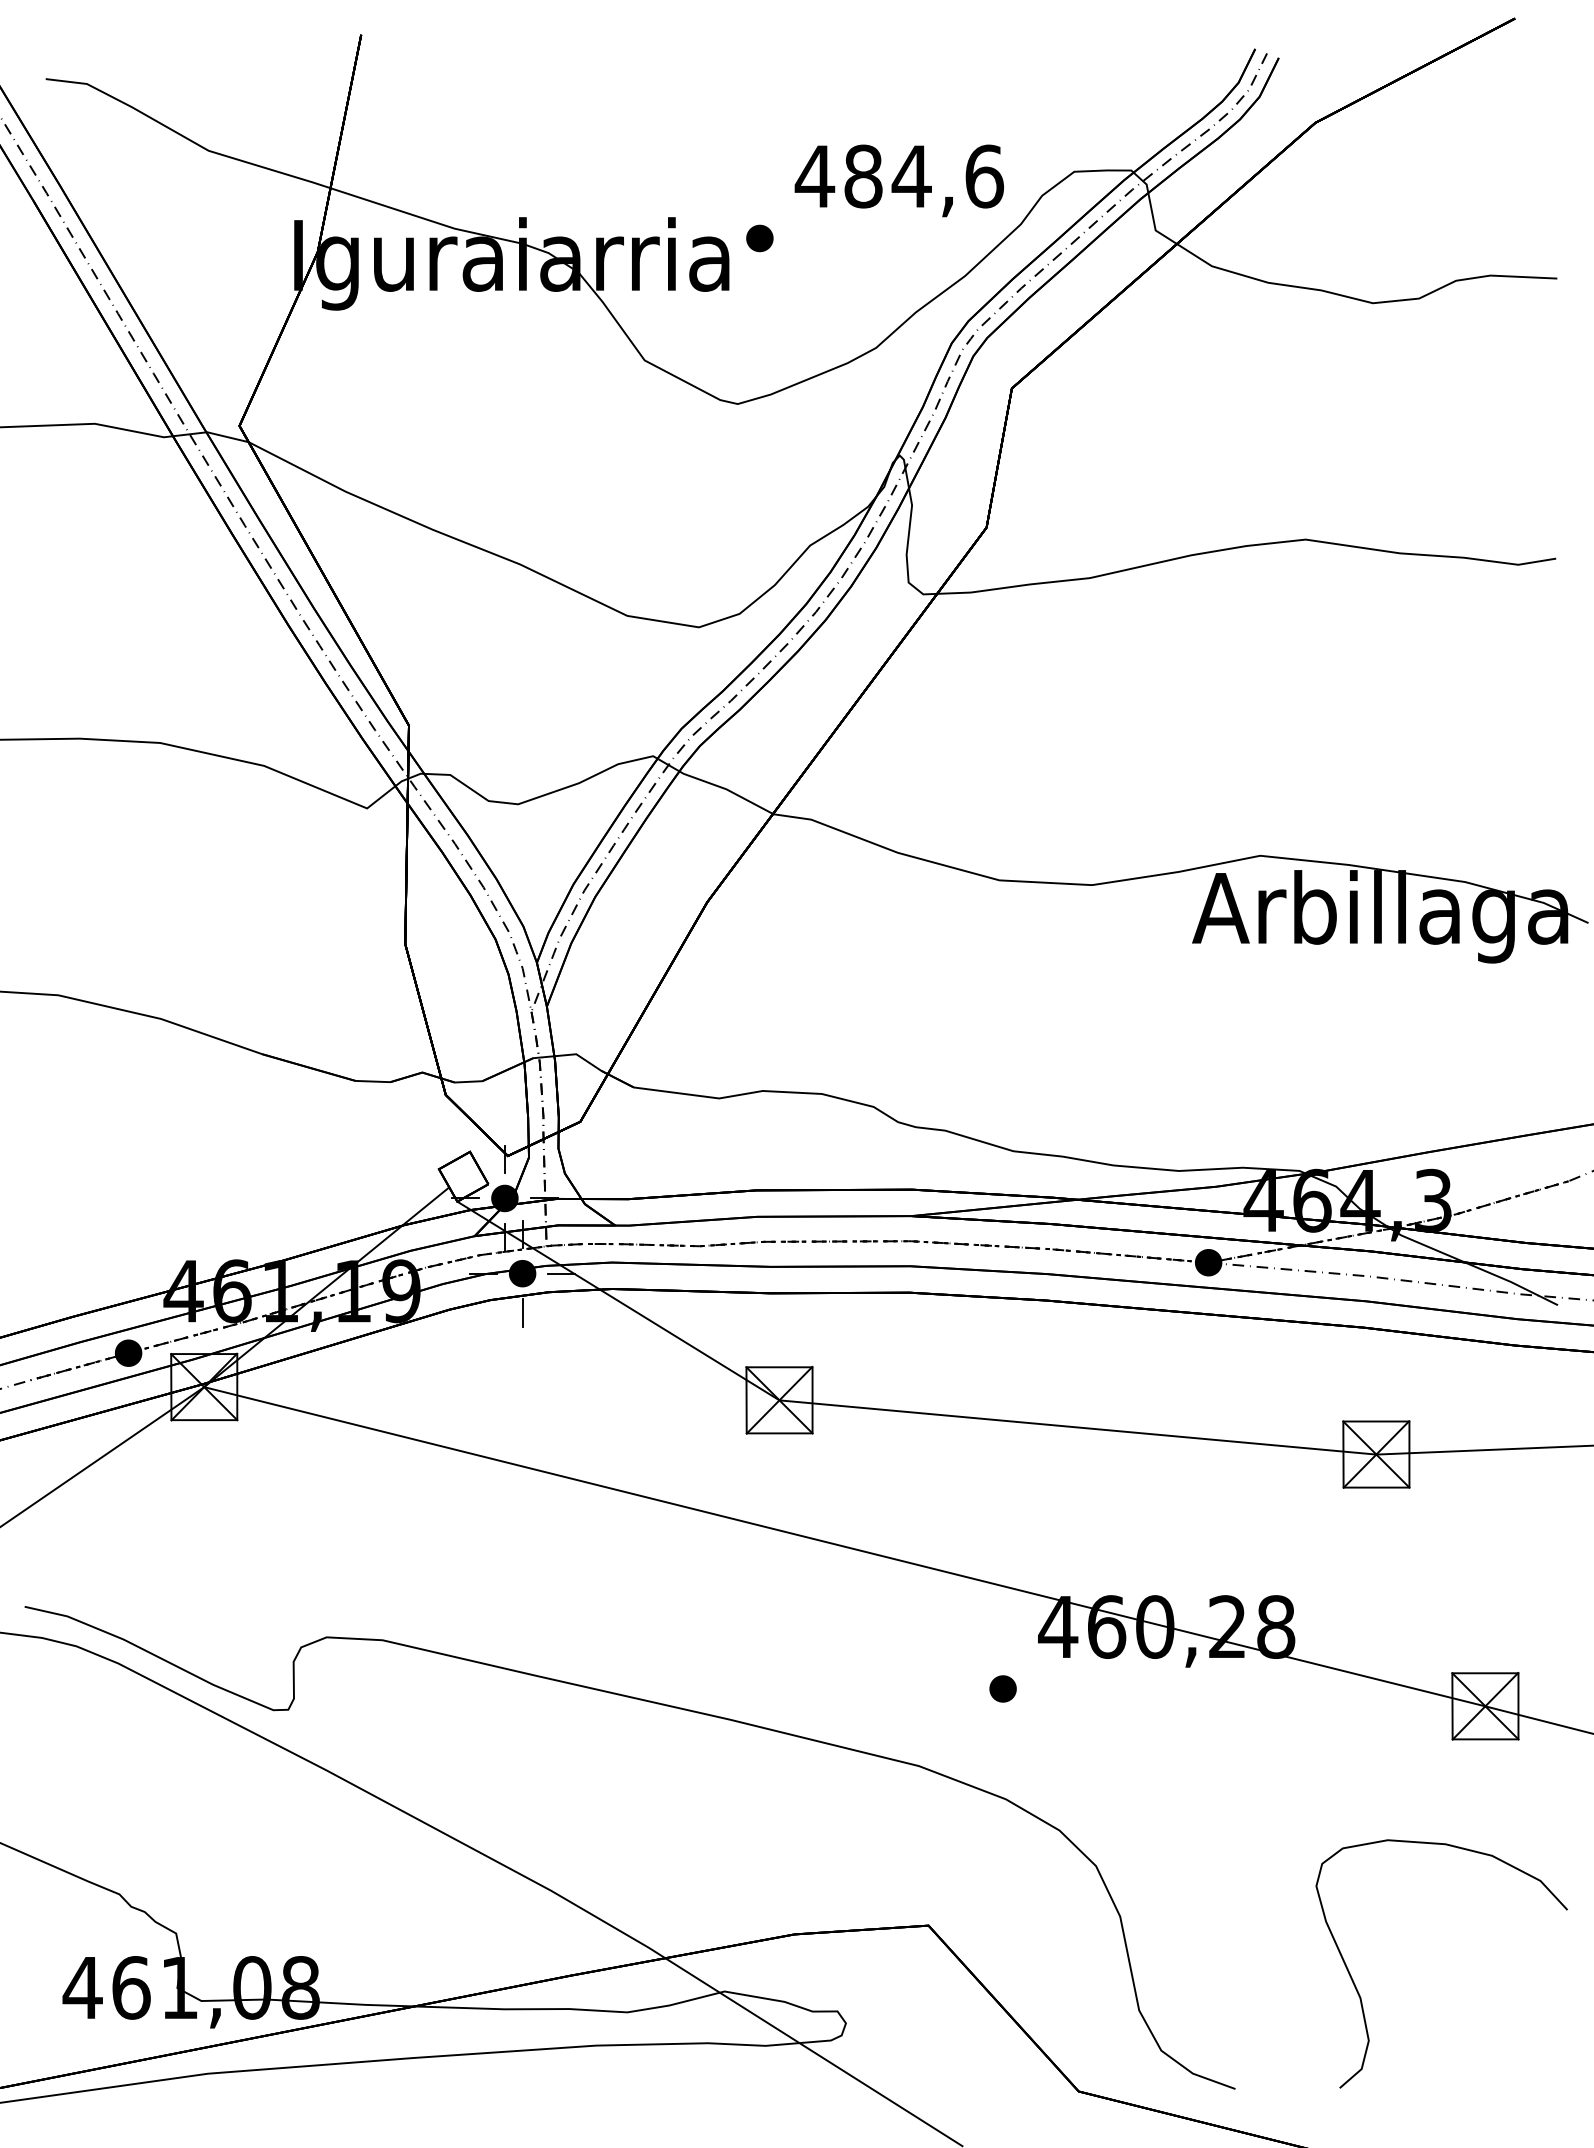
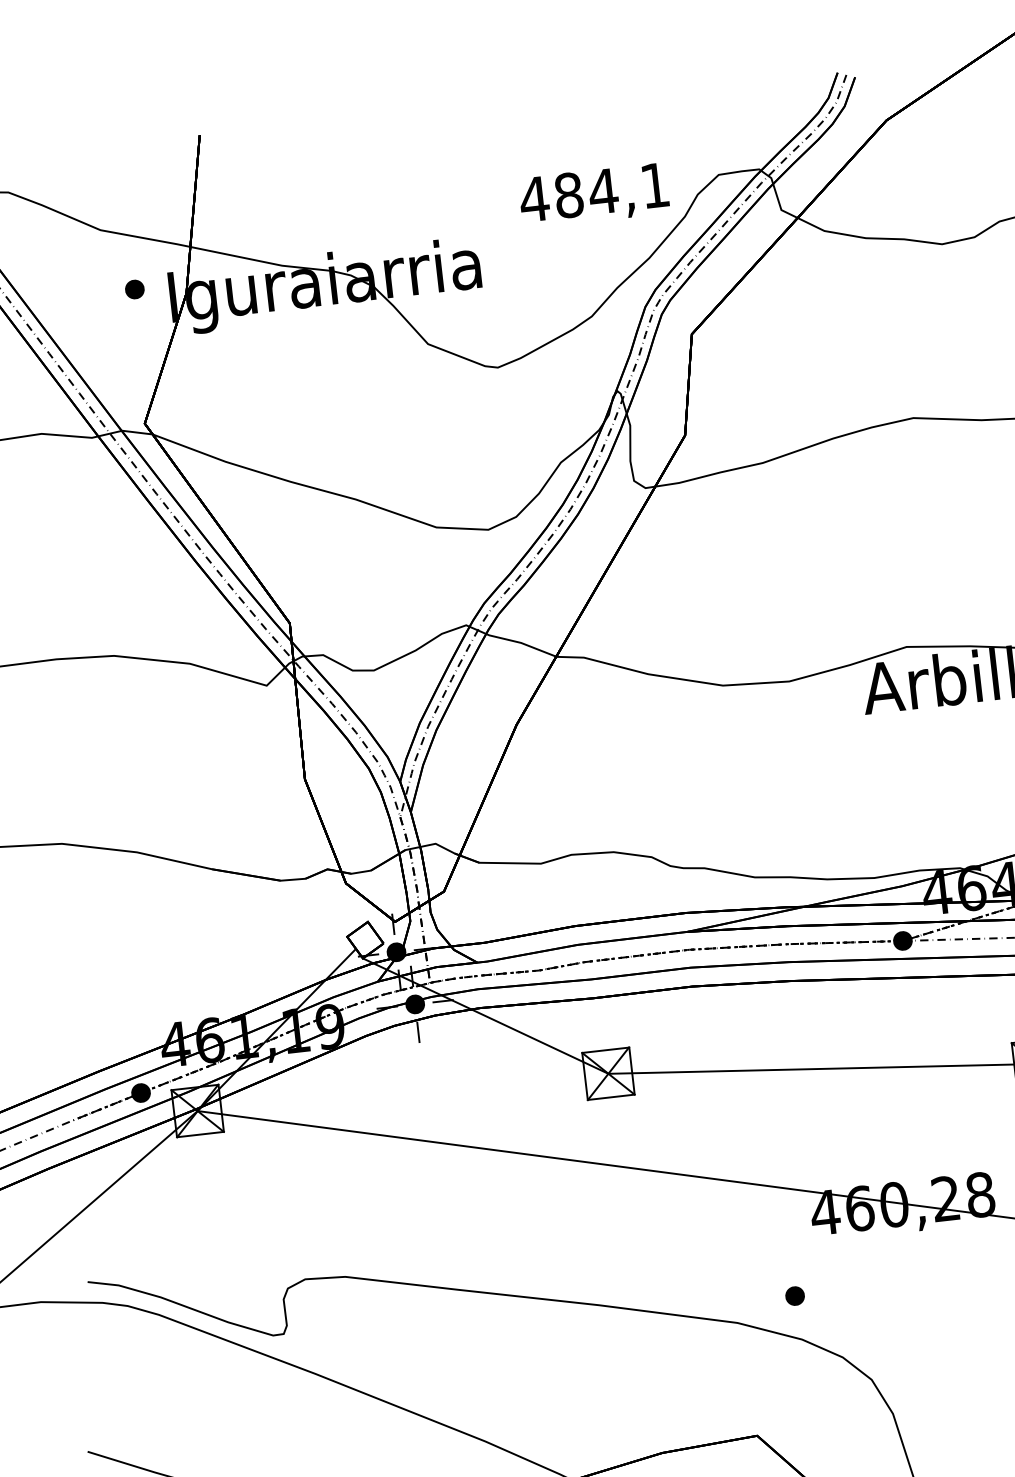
text: (984, 176) -> (655, 185), 484,6 -> 484,1
part: (759, 238) -> (134, 289), moved
part: (1002, 1688) -> (794, 1295), moved

